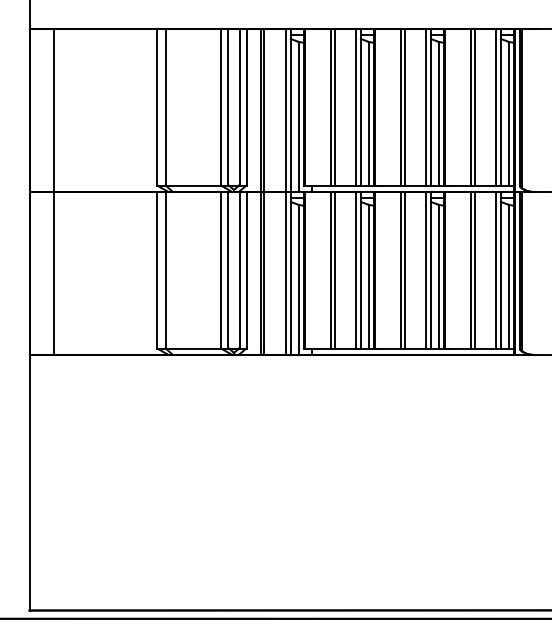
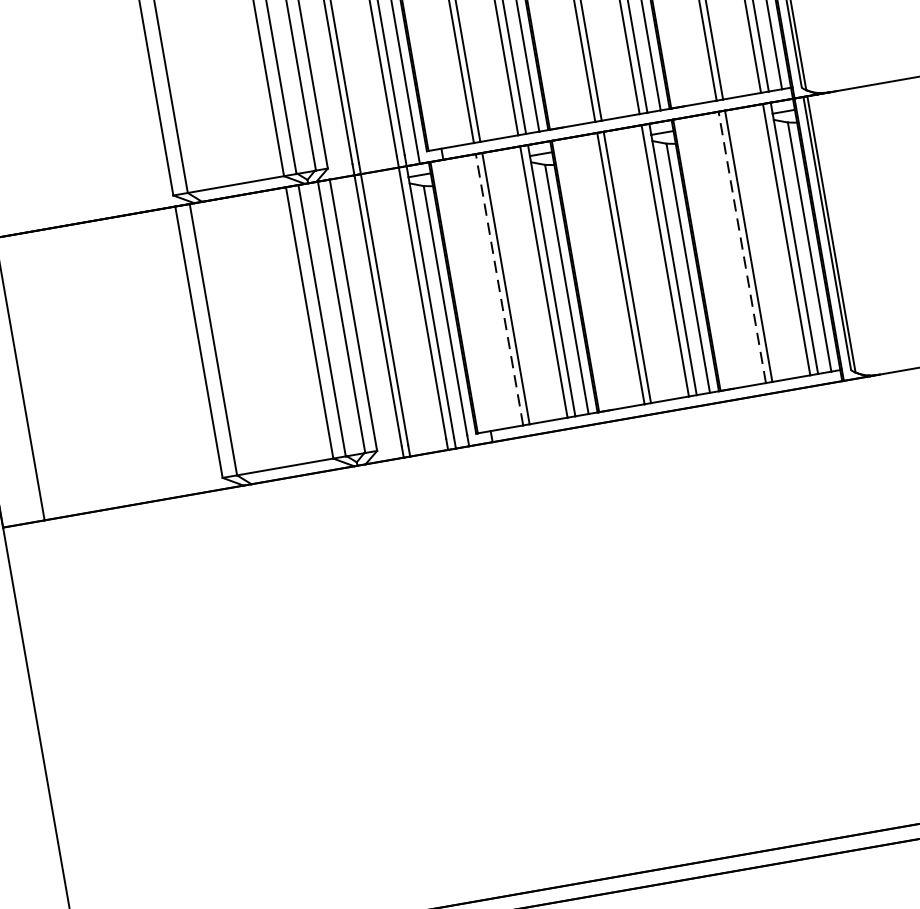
line: (330, 269) -> (498, 288), solid -> dashed
line: (470, 269) -> (741, 246), solid -> dashed

